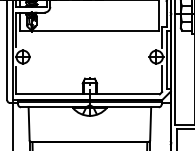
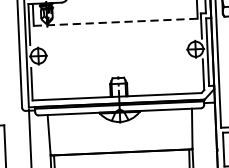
line: (89, 31) -> (115, 22), solid -> dashed

